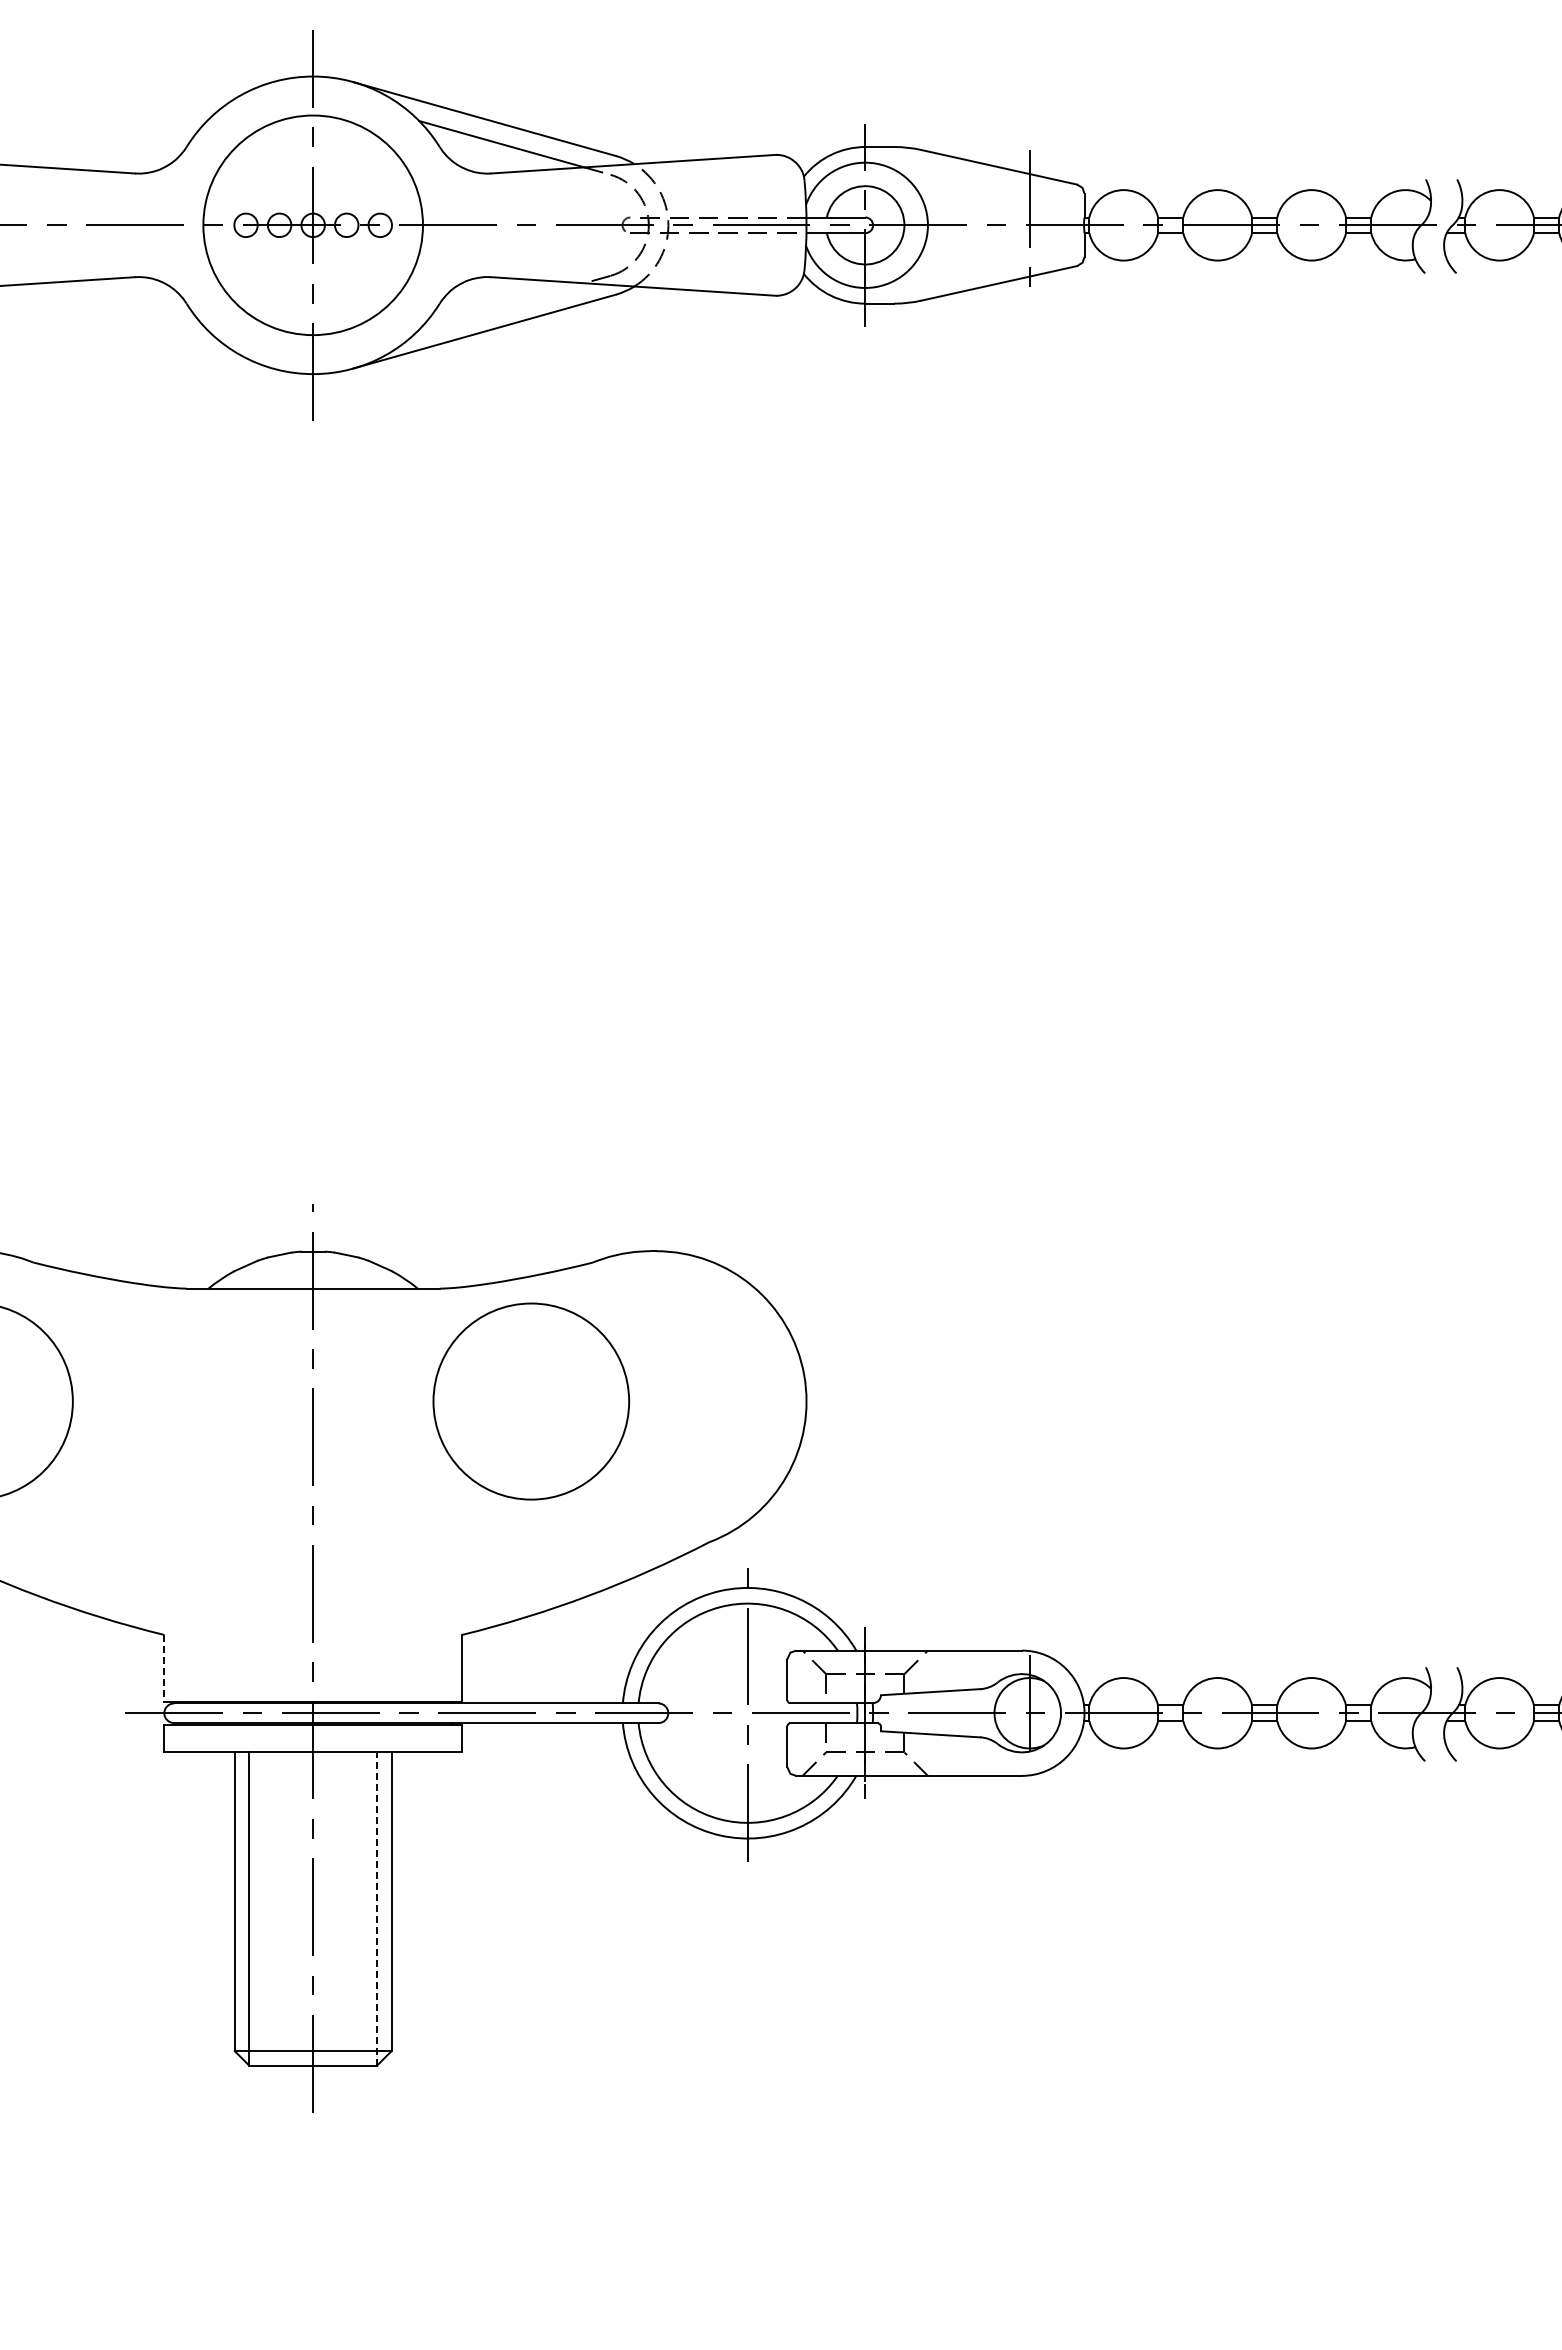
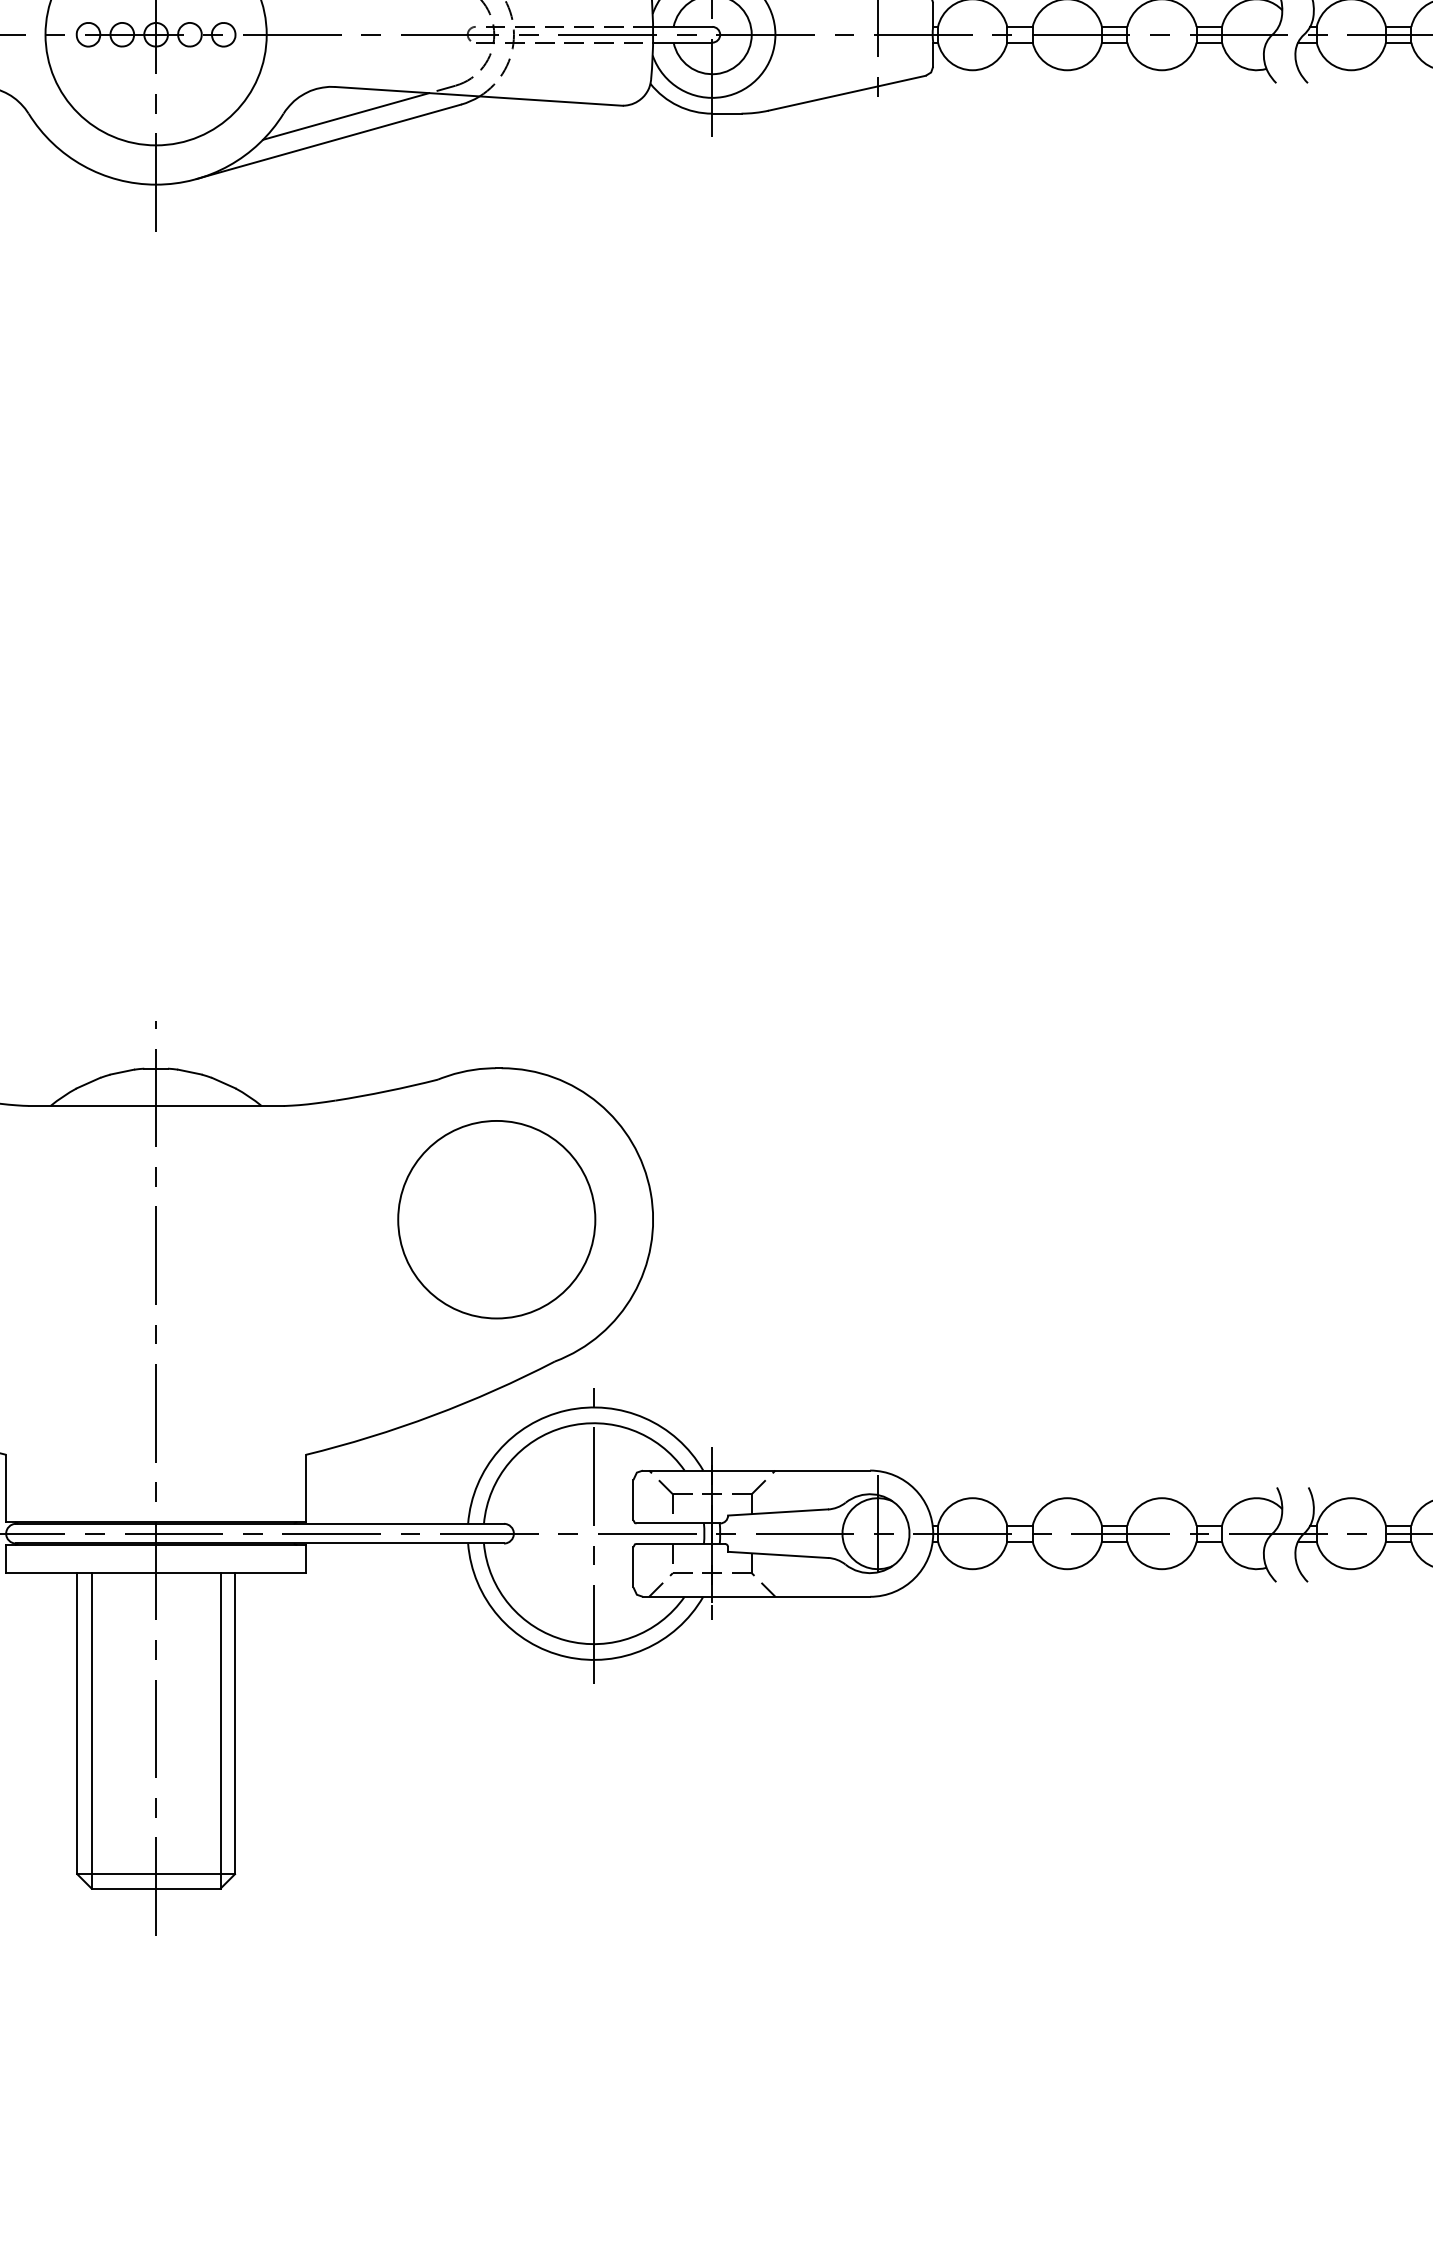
line: (501, 306) -> (345, 116), added
part: (531, 1401) -> (496, 1219), moved
line: (164, 1668) -> (6, 1488), dashed -> solid
line: (377, 1909) -> (220, 1731), dashed -> solid

